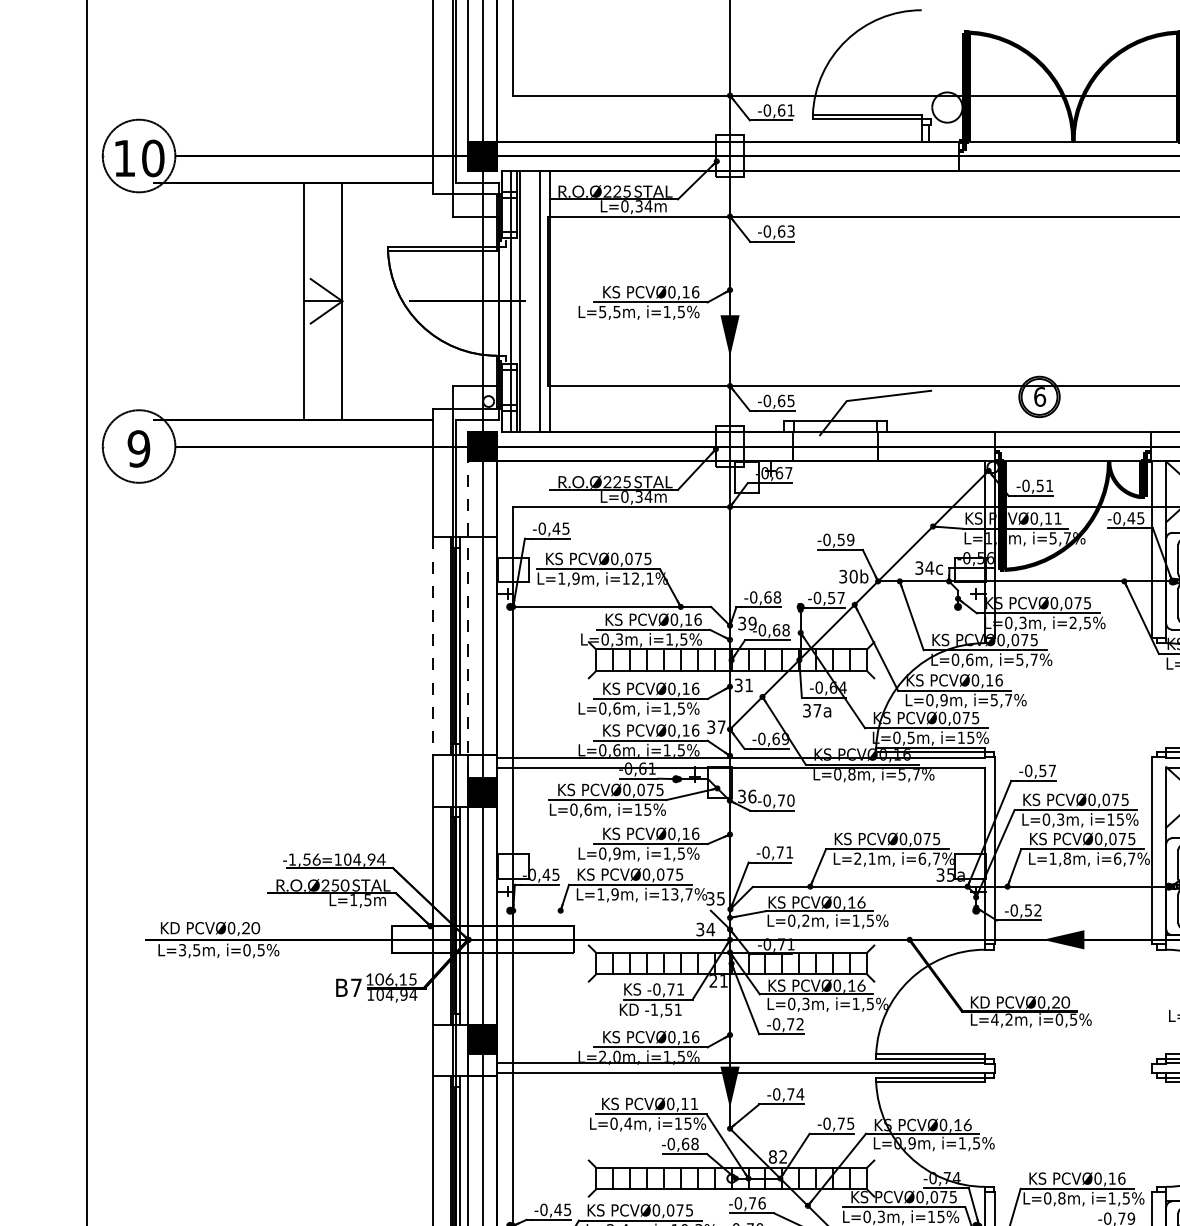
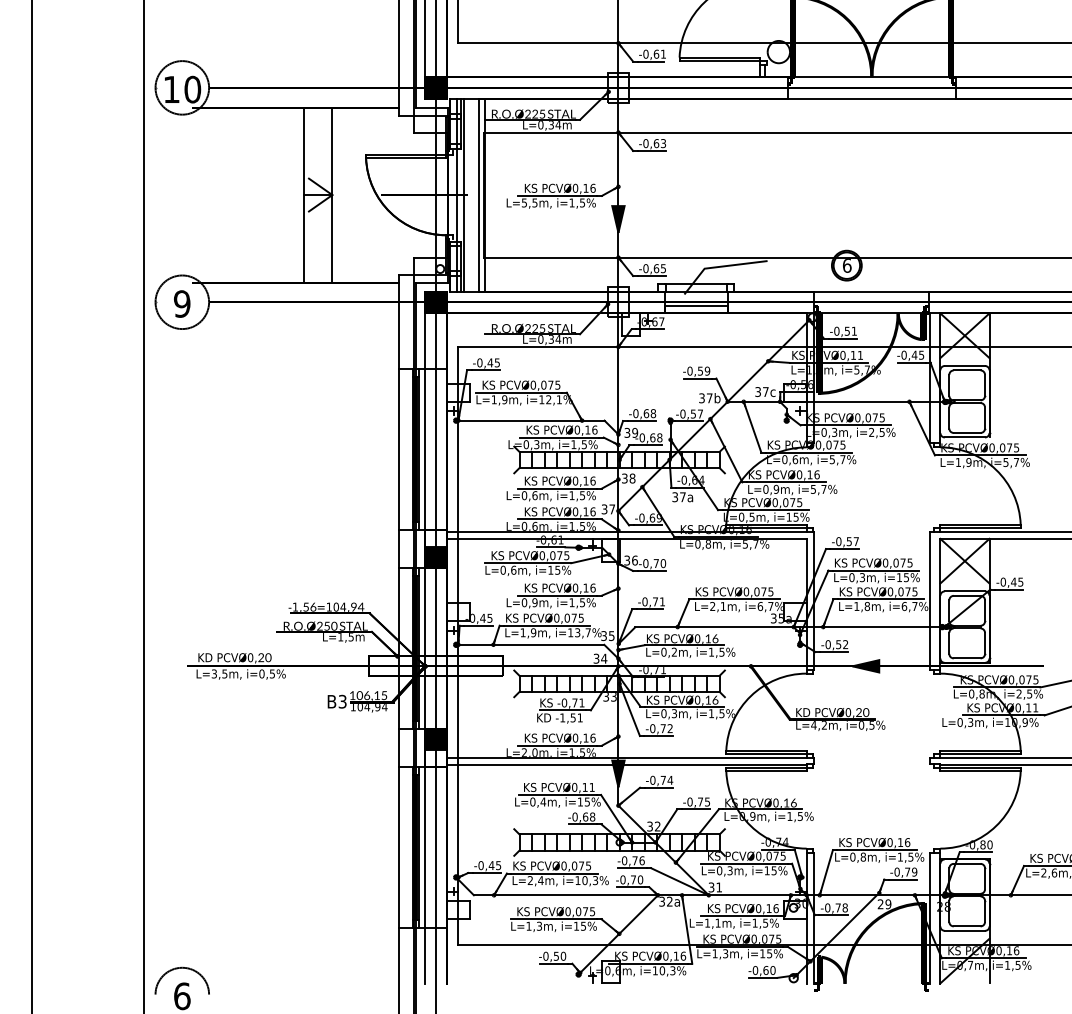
line: (835, 450) -> (696, 305), added
text: (929, 567) -> (765, 391), 34c -> 37c
text: (853, 576) -> (709, 398), 30b -> 37b
line: (468, 618) -> (425, 429), dashed -> solid
line: (433, 647) -> (399, 450), dashed -> solid
text: (749, 685) -> (632, 478), 31 -> 38
line: (610, 910) -> (530, 644), added
text: (717, 982) -> (609, 697), 21 -> 33
text: (356, 987) -> (342, 701), B7 -> B3
text: (773, 1156) -> (650, 826), 82 -> 32

